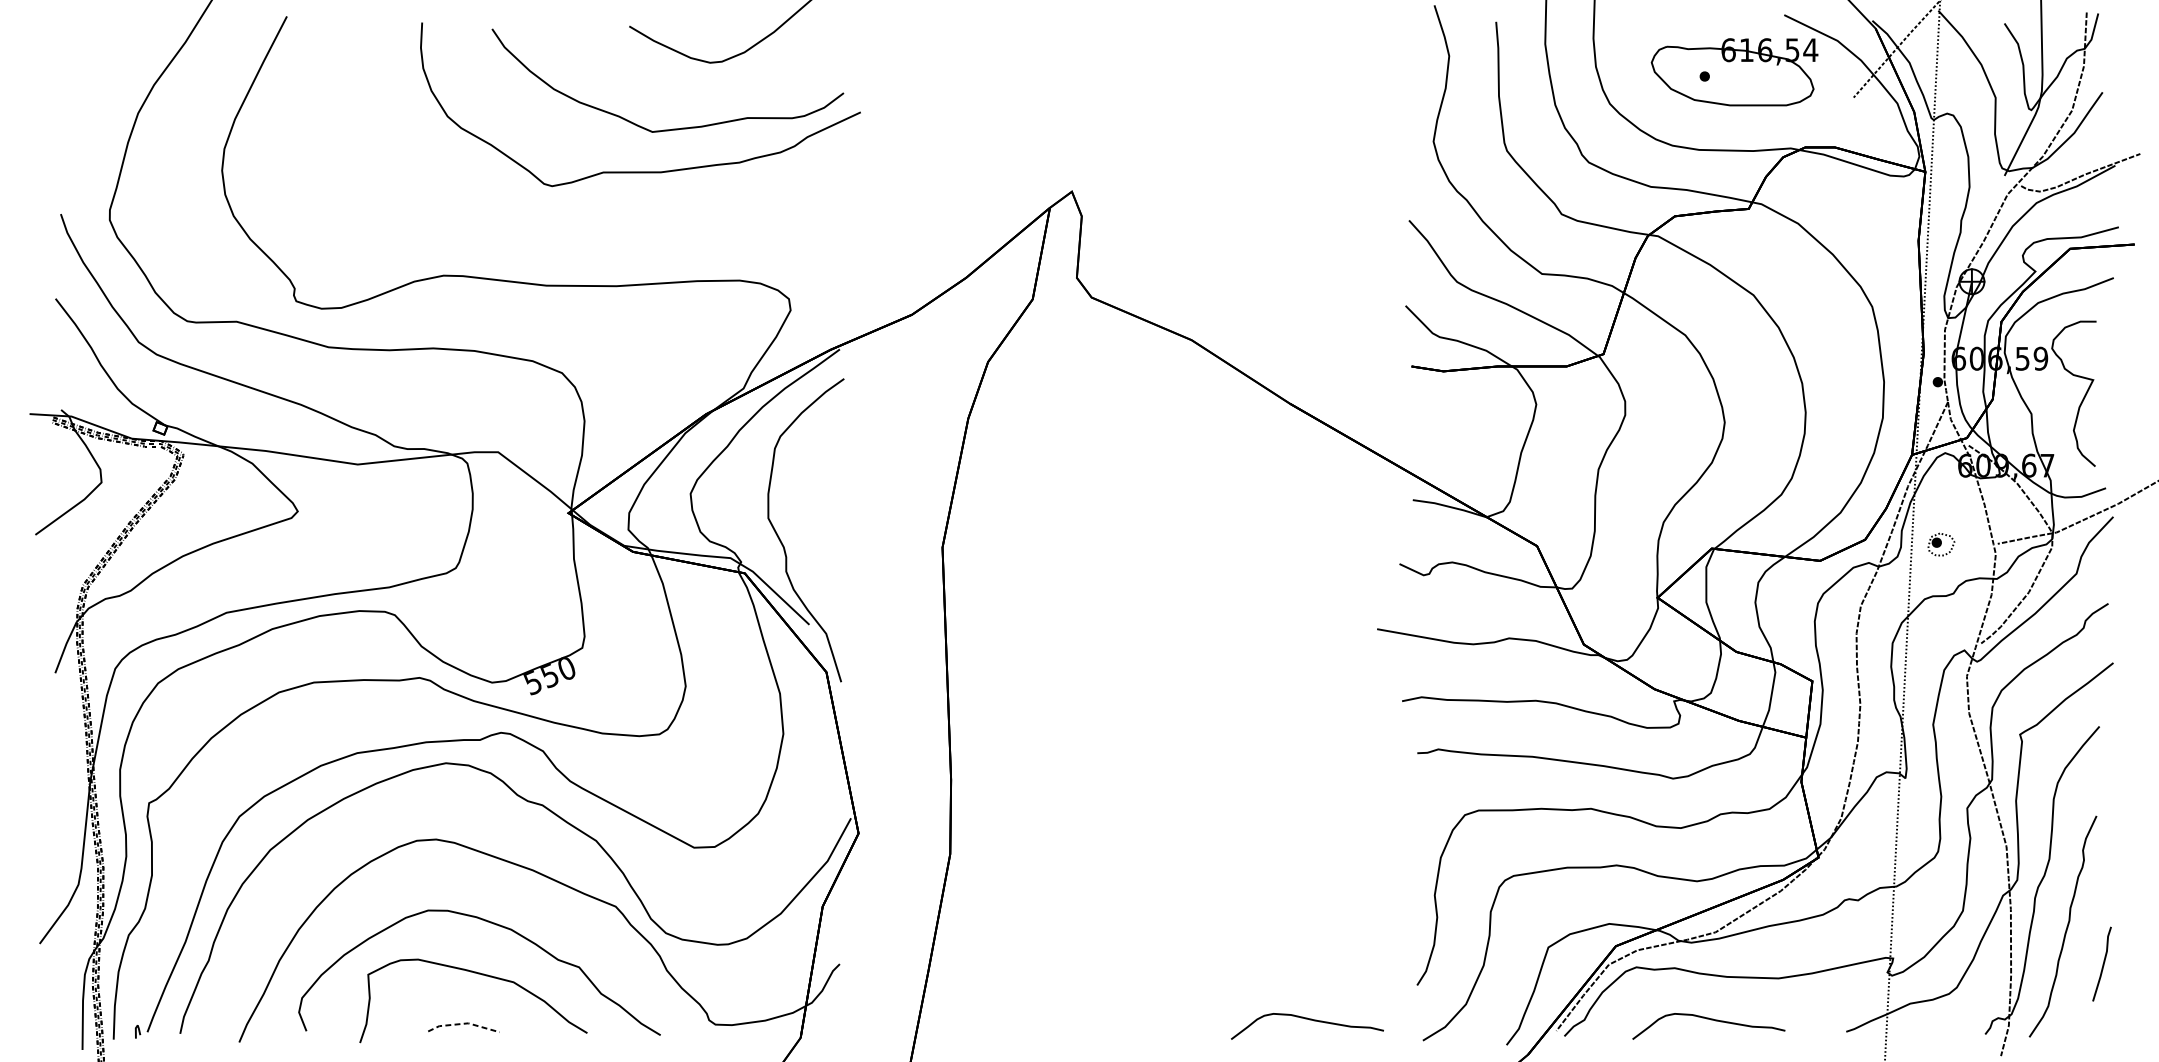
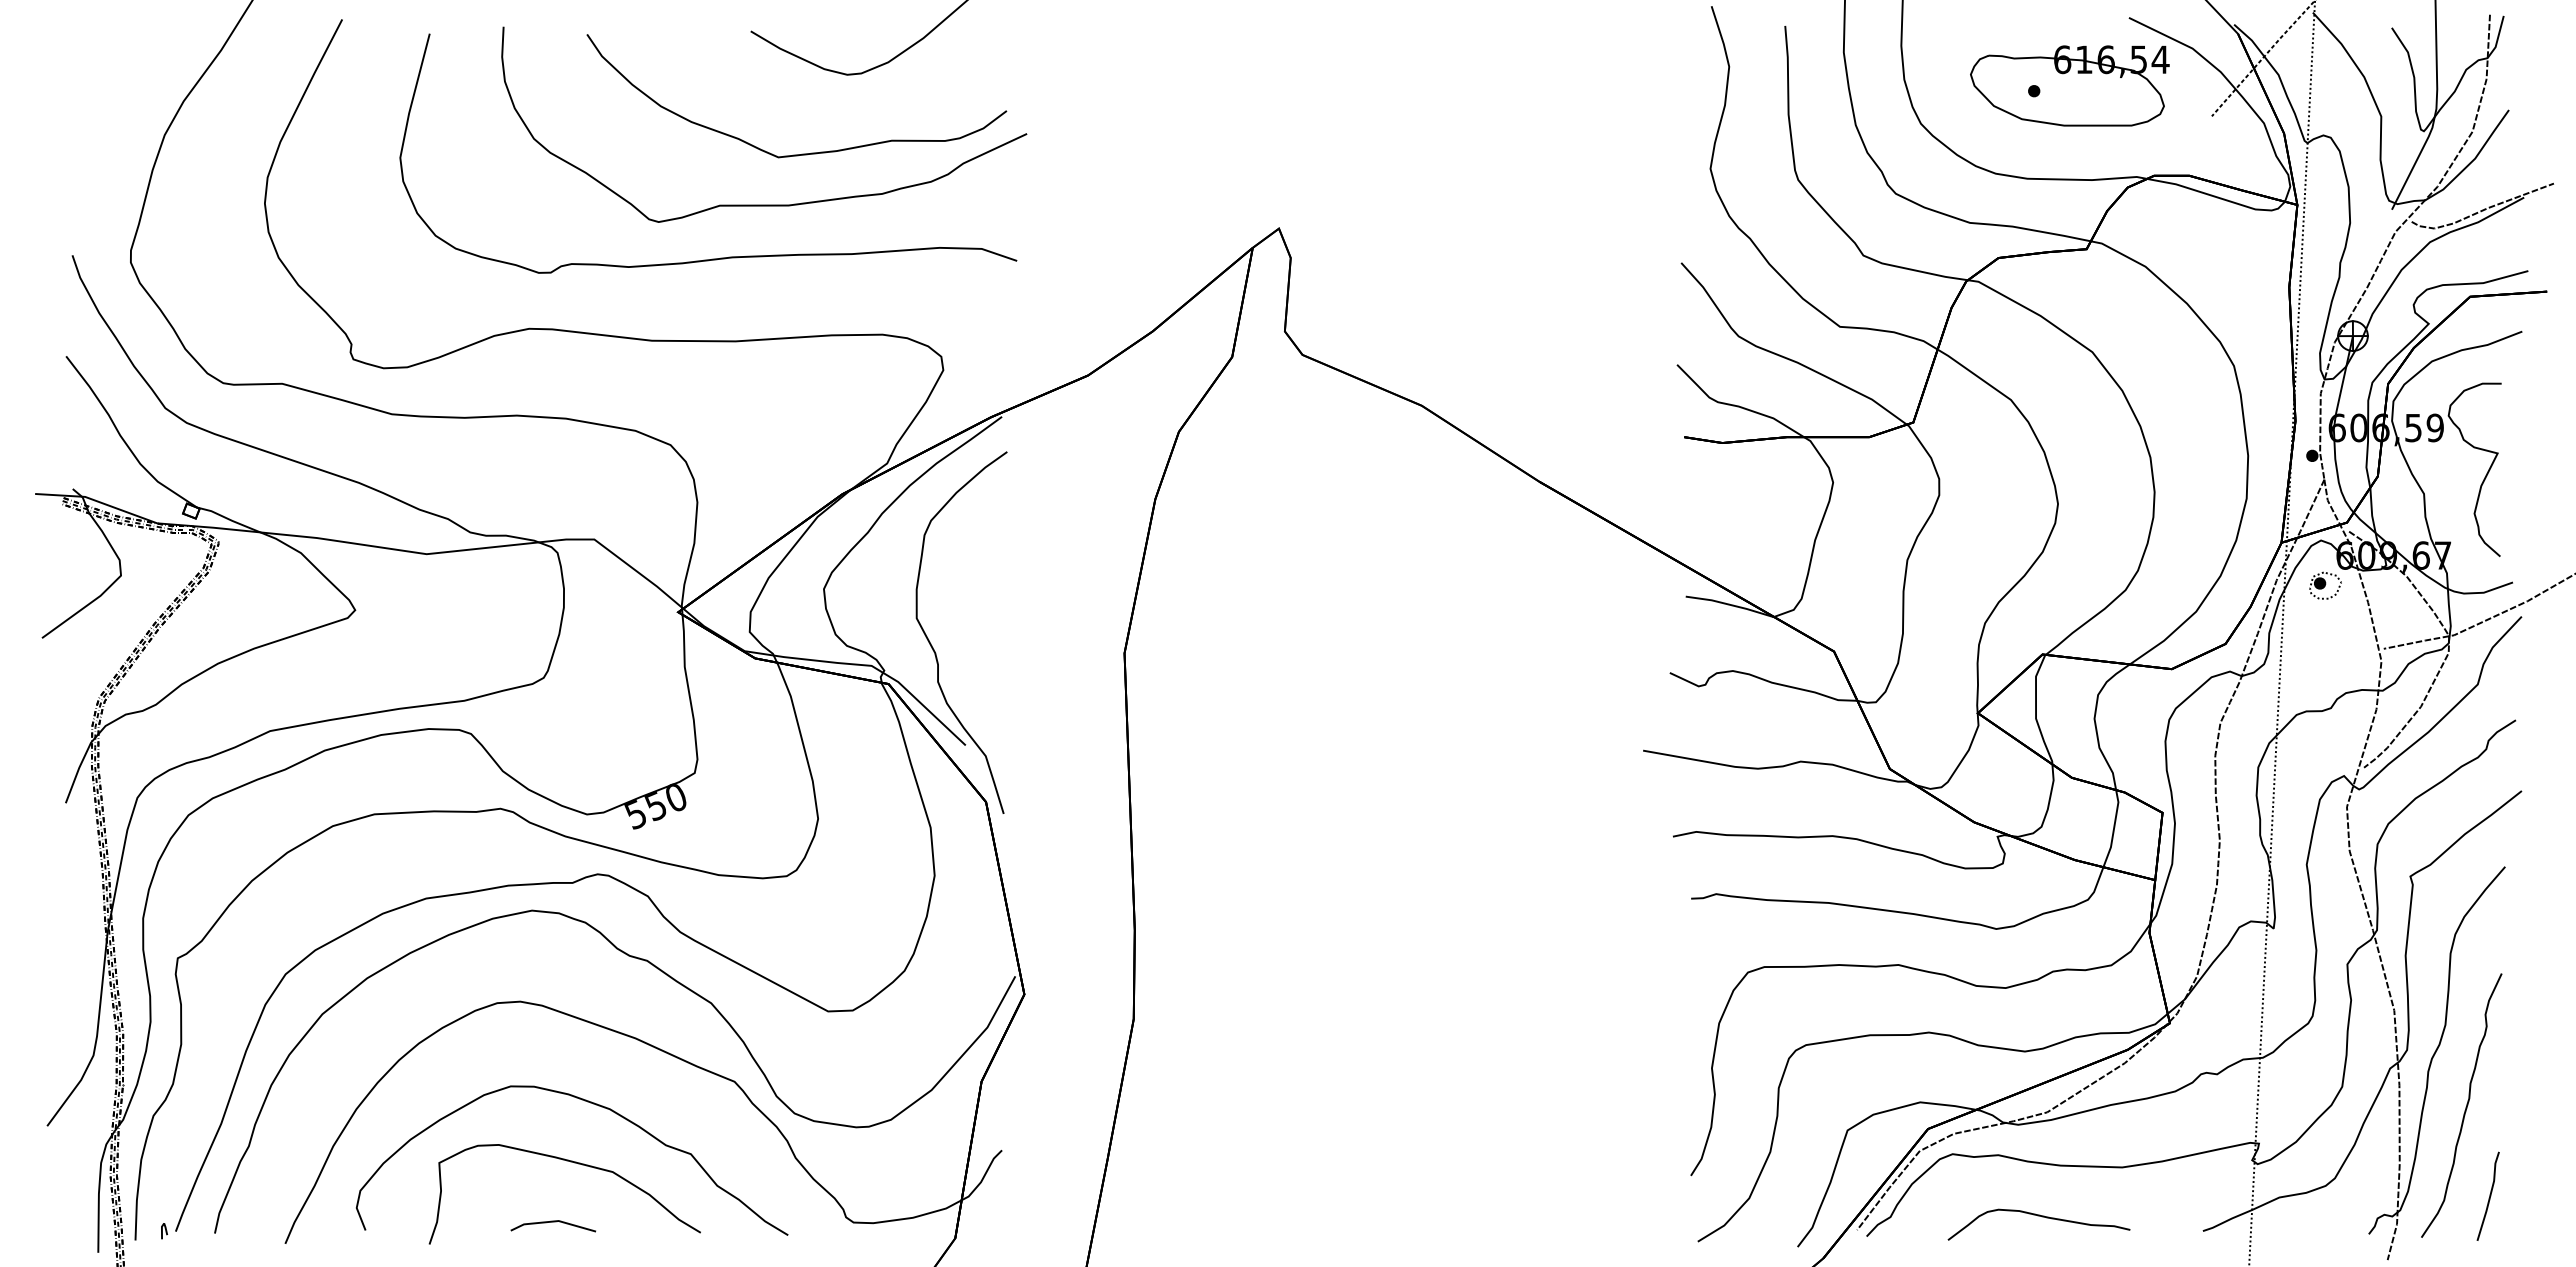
curve: (603, 215) -> (720, 257), added
part: (1941, 544) -> (2325, 585), moved
line: (2103, 963) -> (2489, 1195), moved
curve: (1307, 1019) -> (1559, 1216), removed
line: (463, 1023) -> (553, 1221), dashed -> solid

